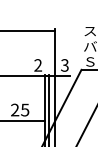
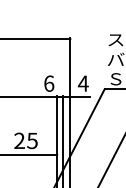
text: (38, 65) -> (49, 83), 2 -> 6
text: (64, 65) -> (82, 83), 3 -> 4

